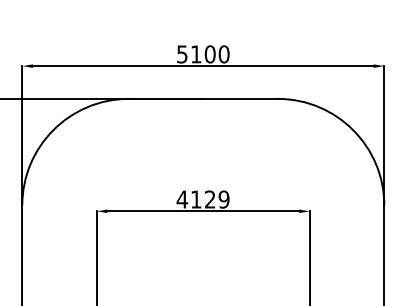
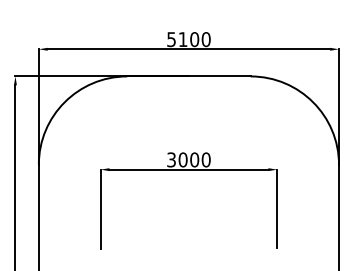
text: (202, 199) -> (188, 159), 4129 -> 3000

